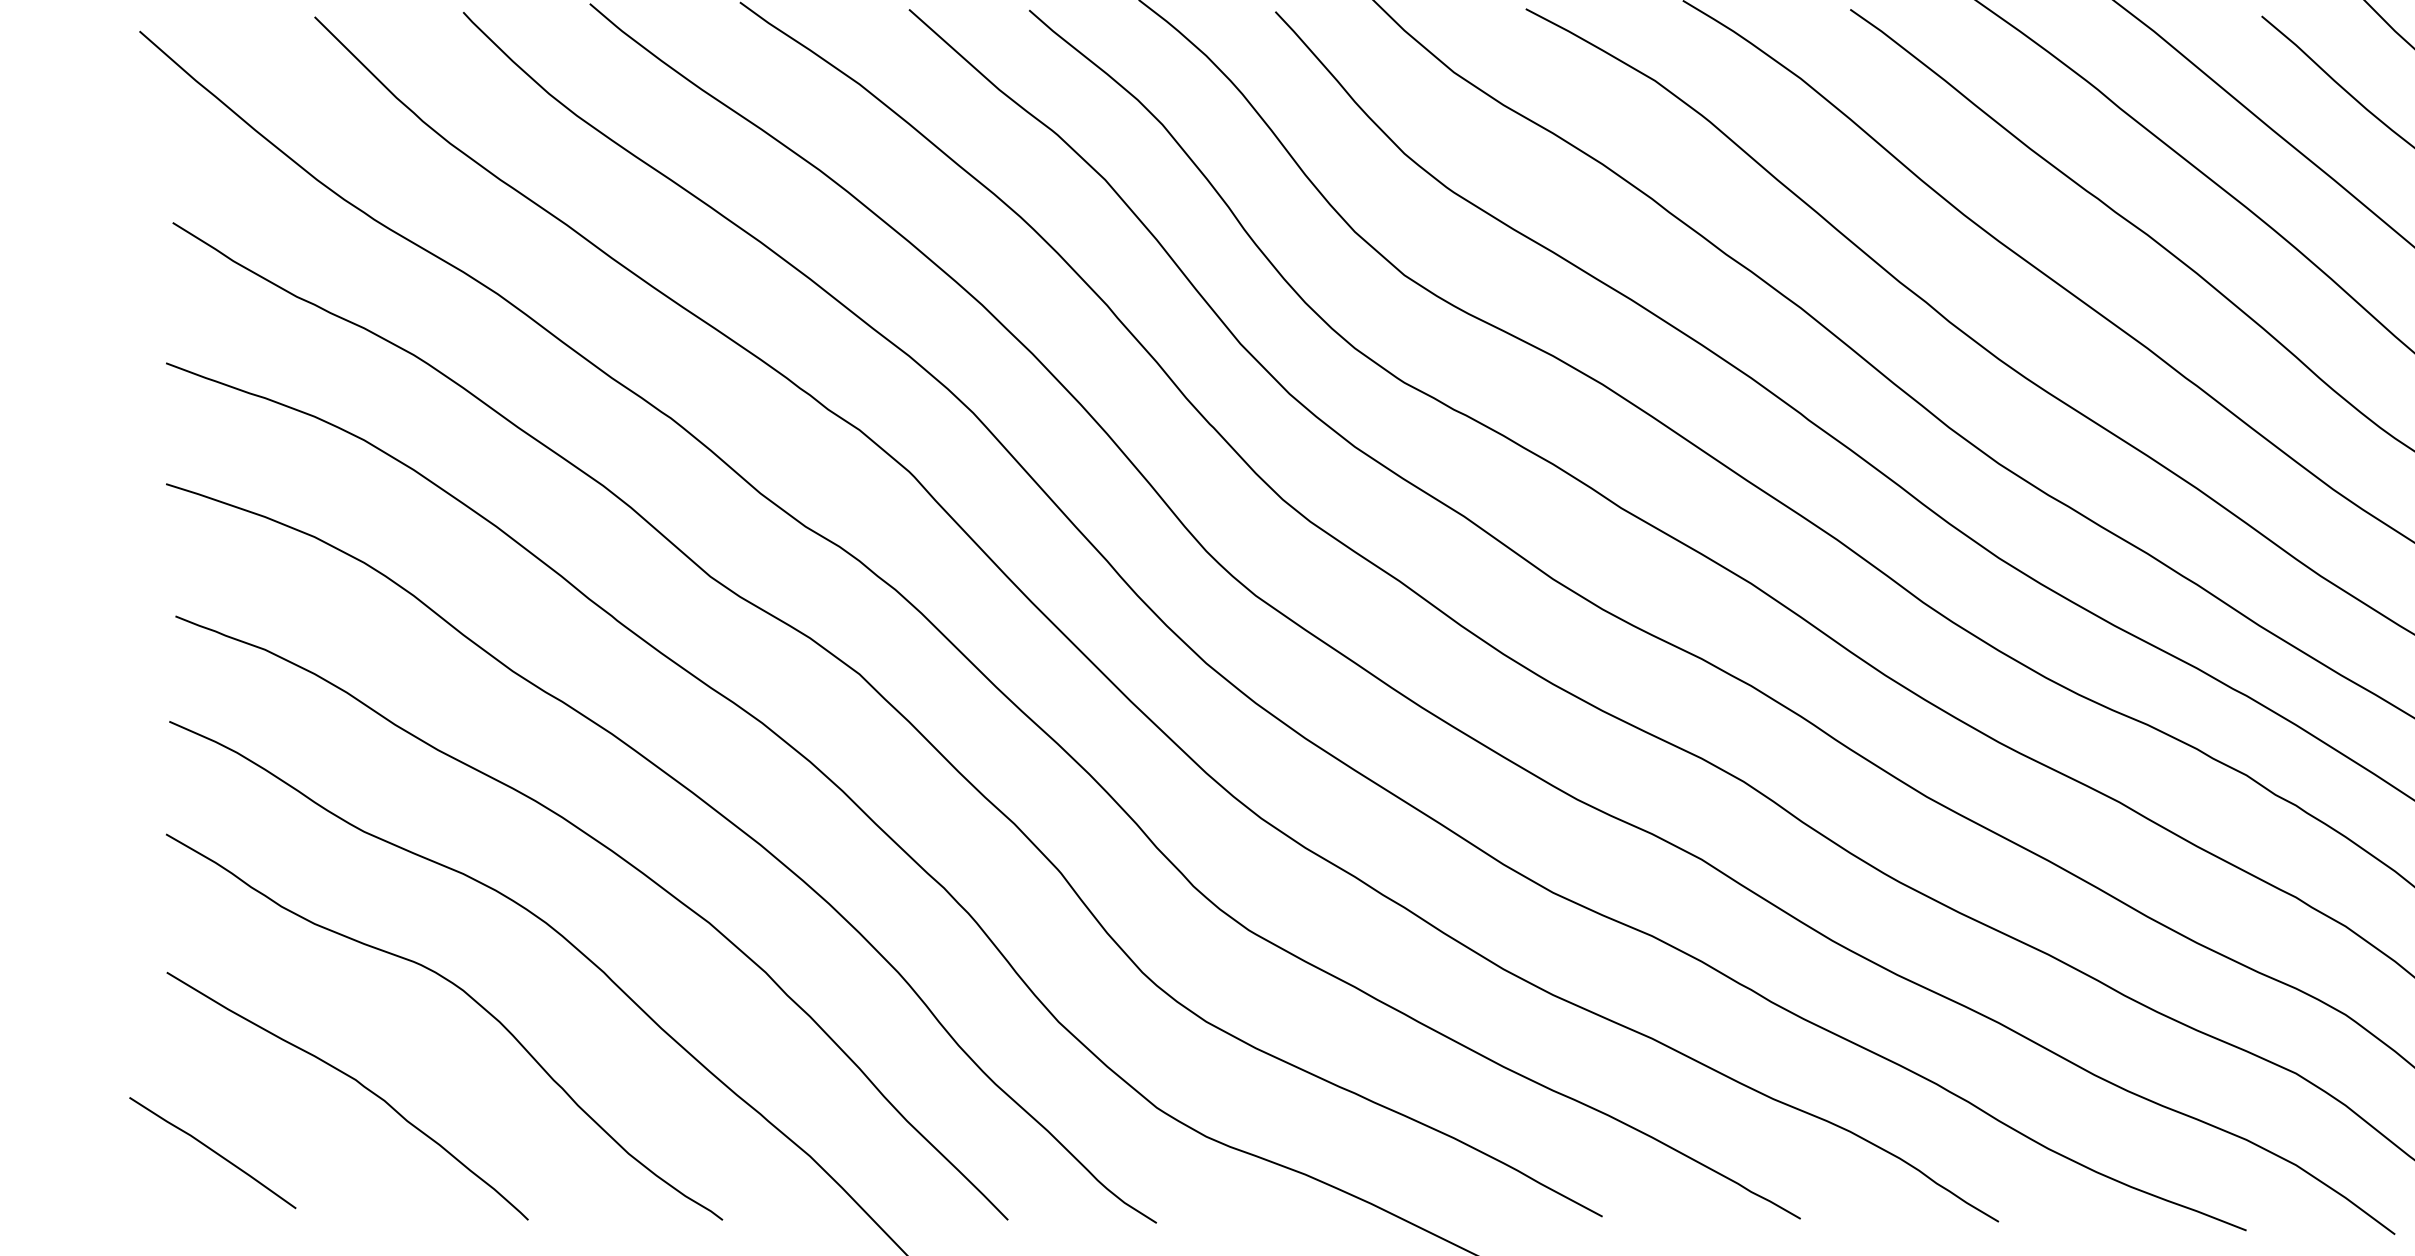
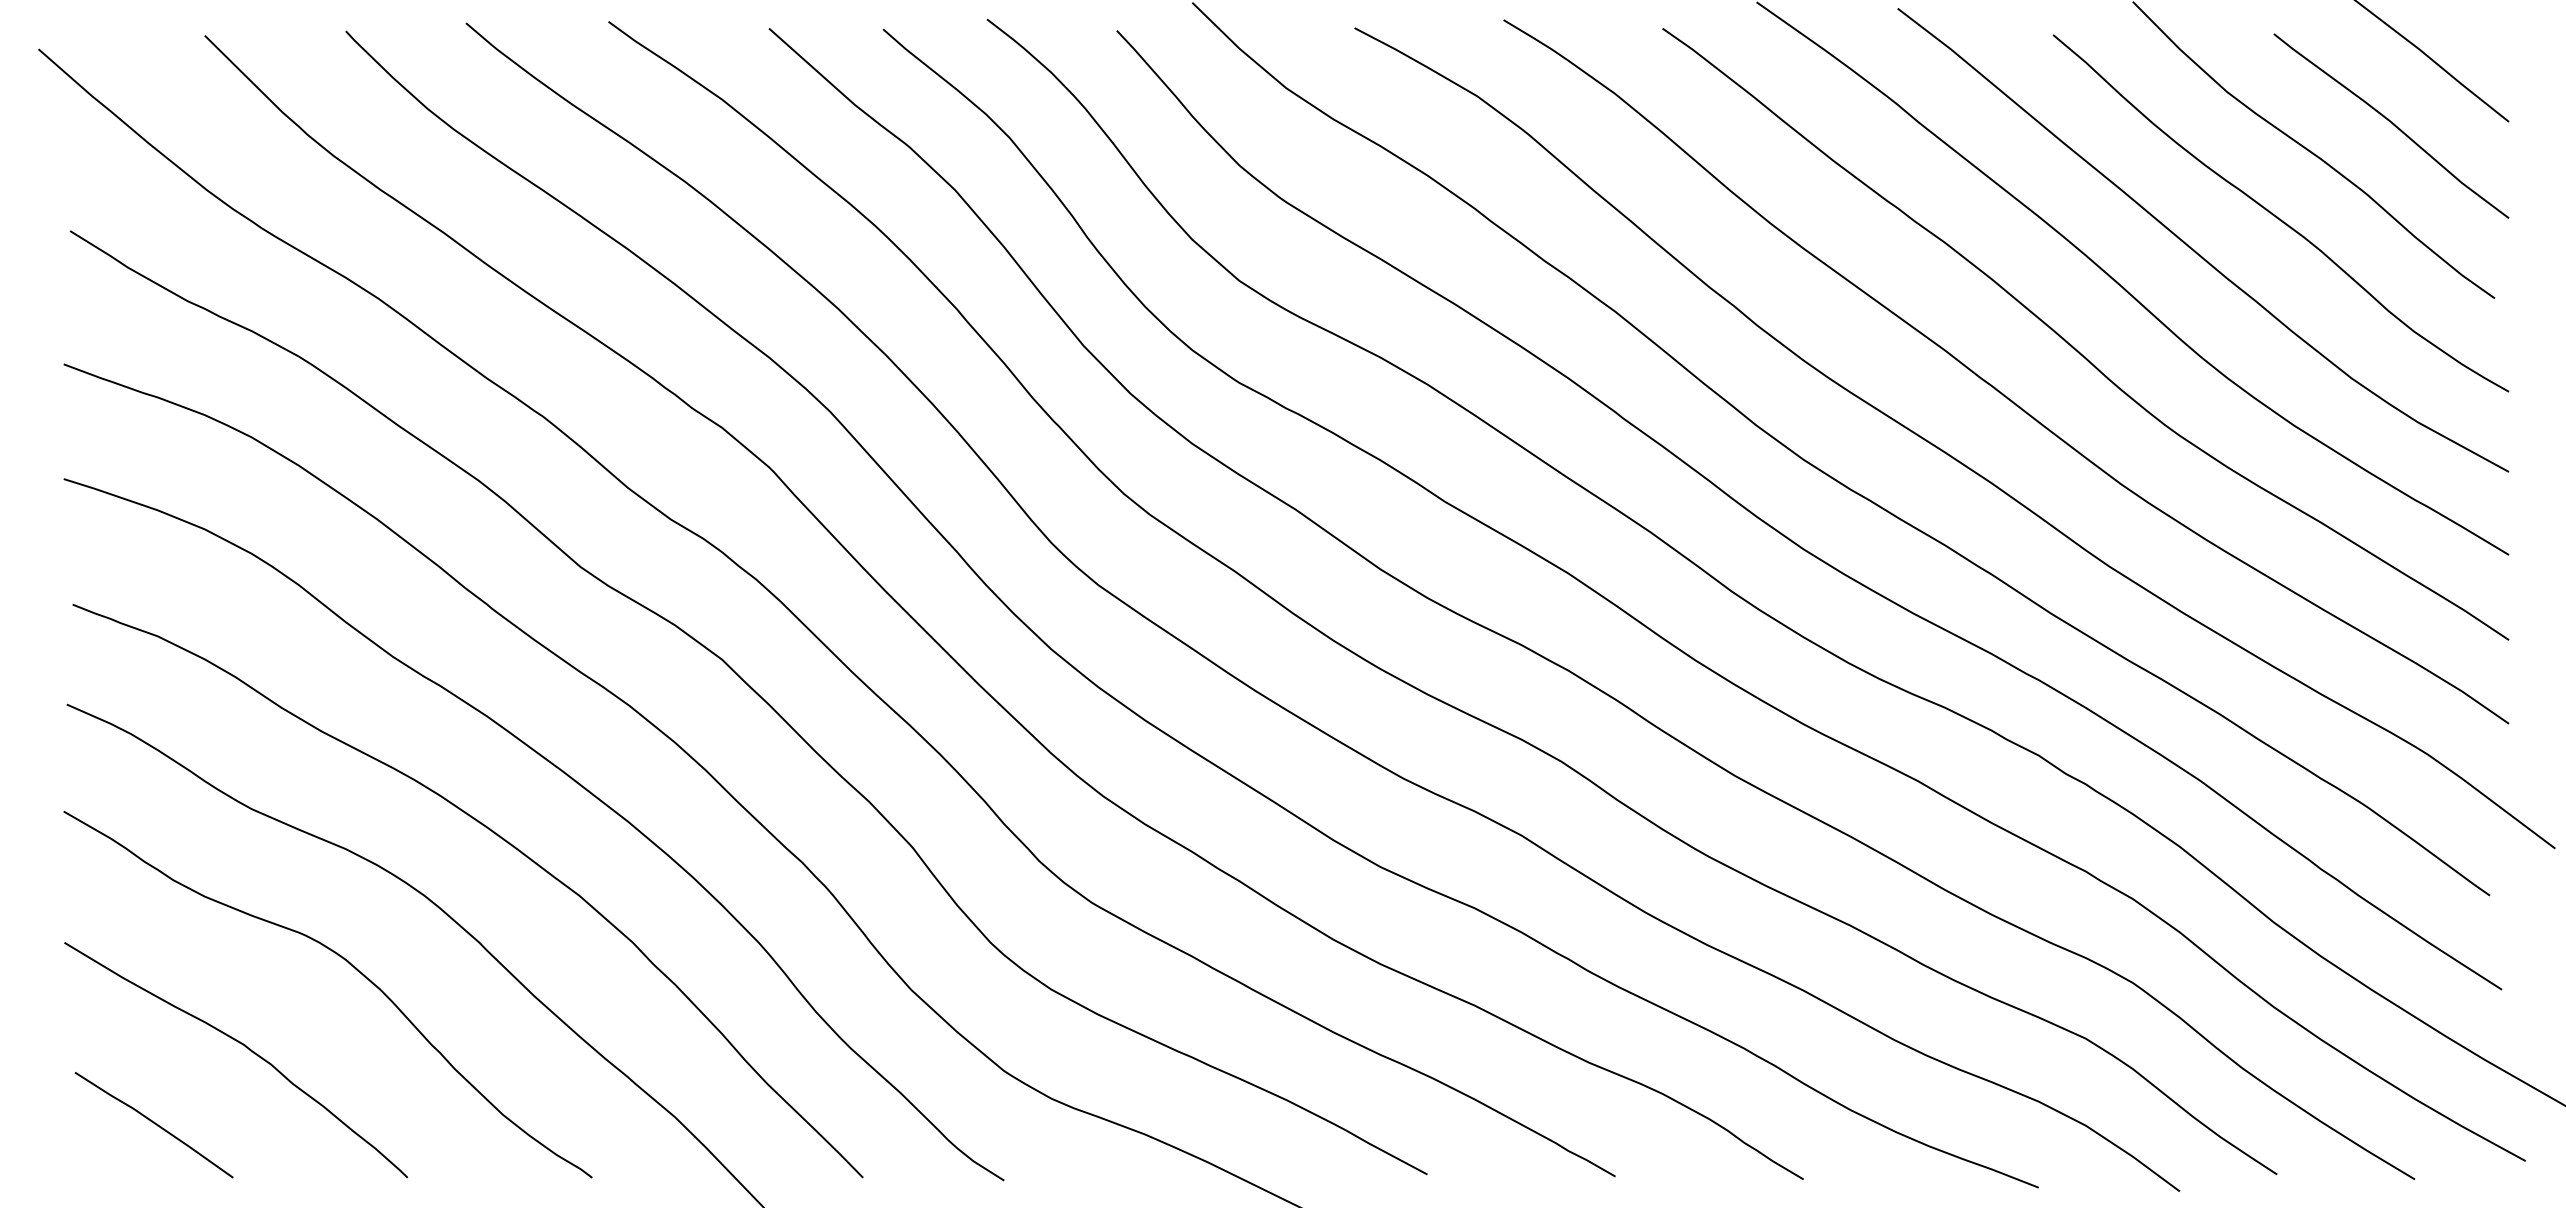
line: (213, 1152) -> (154, 1124), moved

